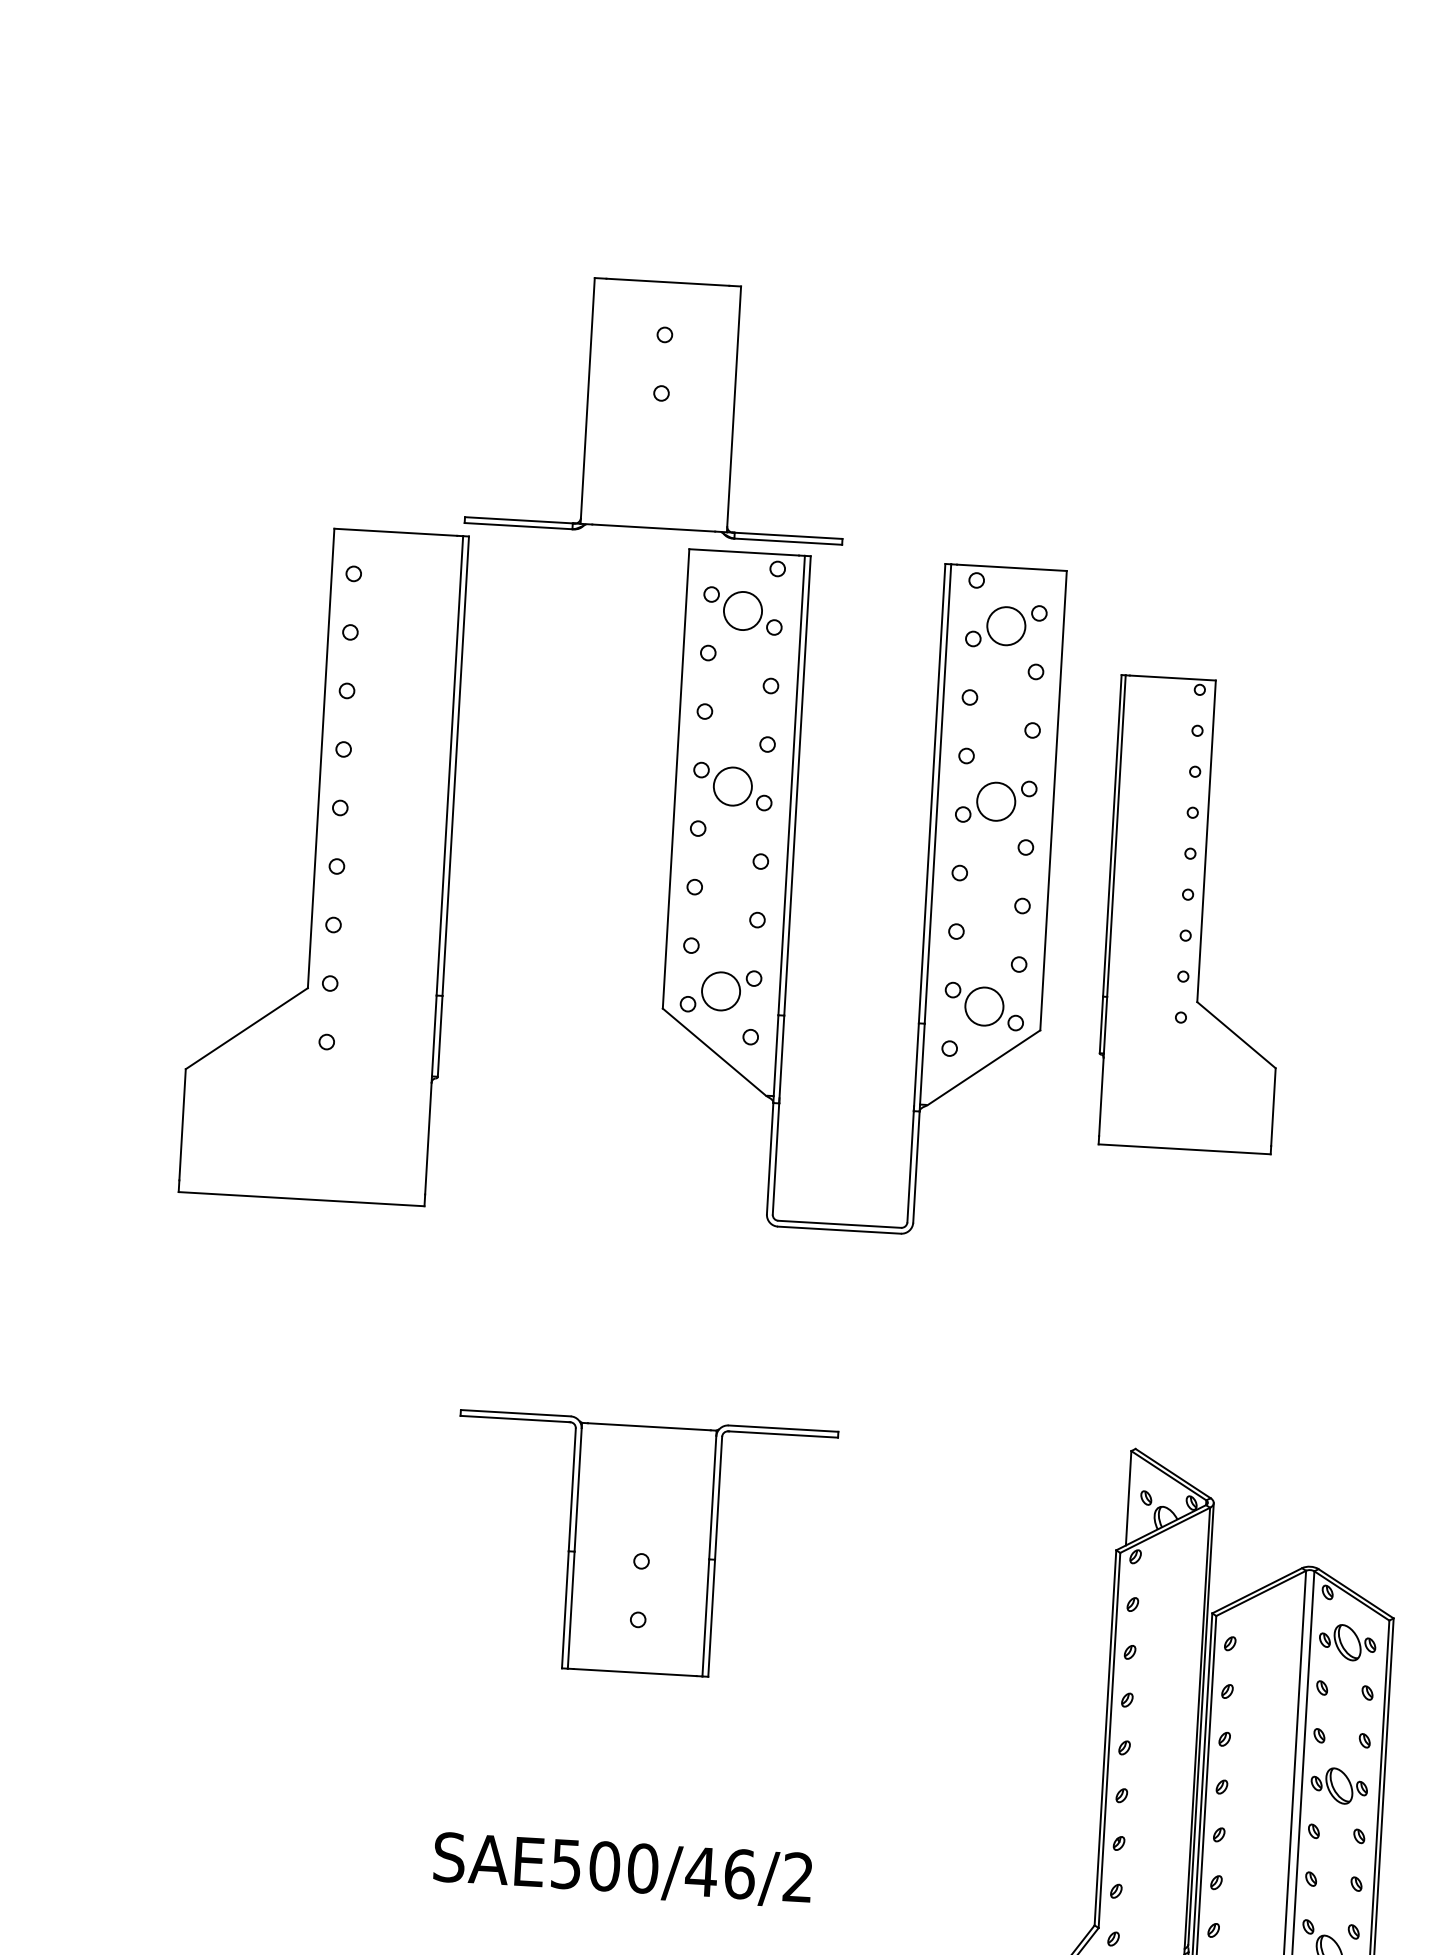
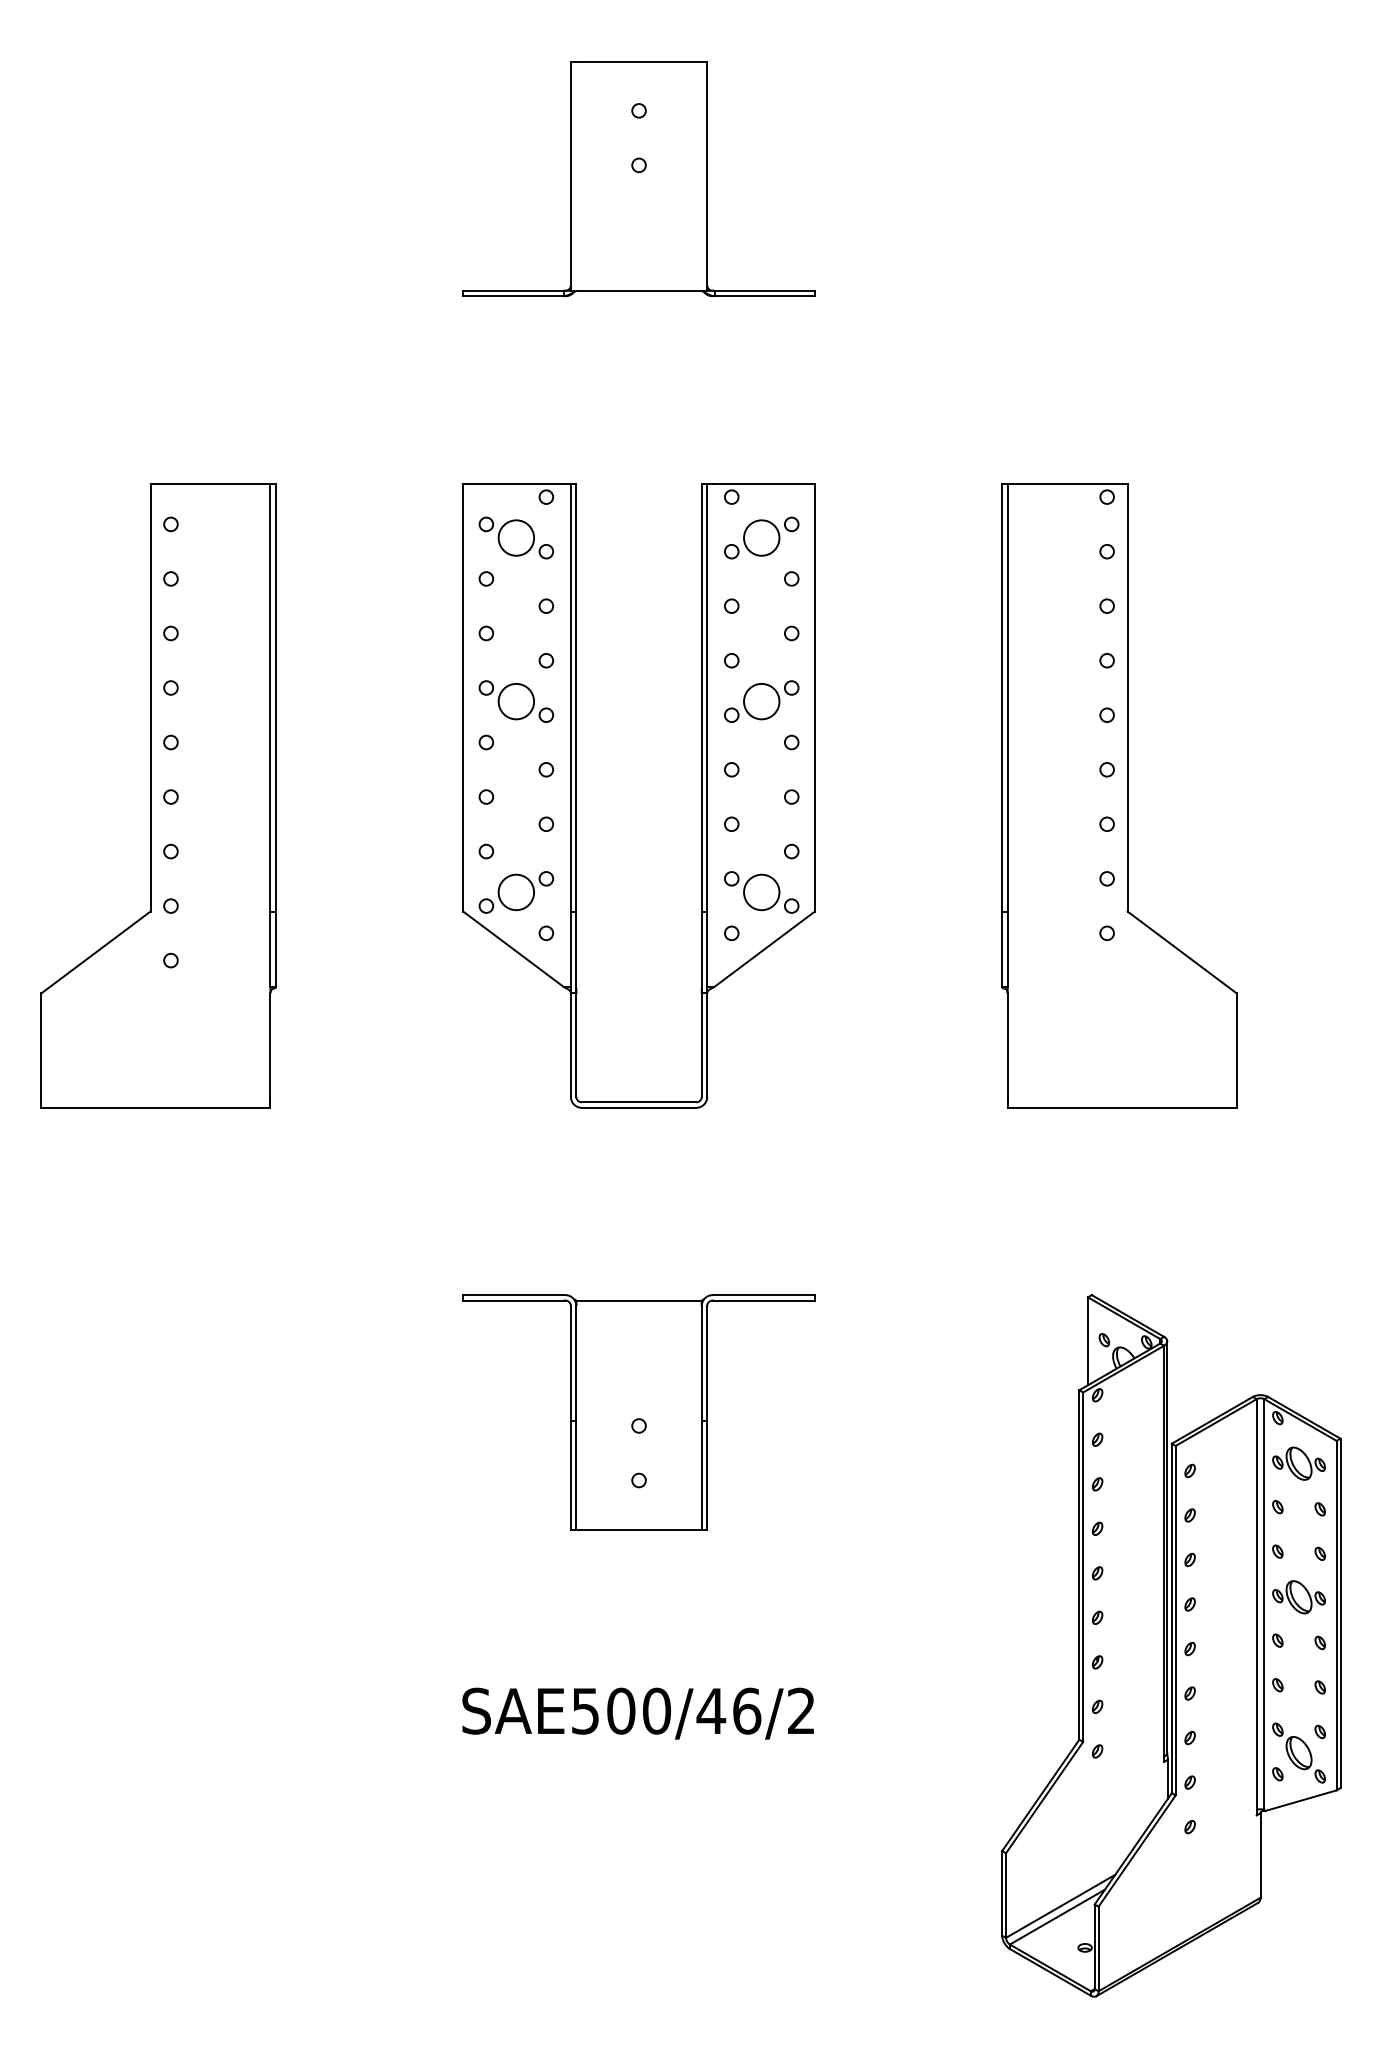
part: (660, 408) -> (638, 179), moved
part: (323, 864) -> (158, 795), moved
part: (791, 891) -> (576, 795), moved
part: (1196, 914) -> (1119, 795), size x1.43

